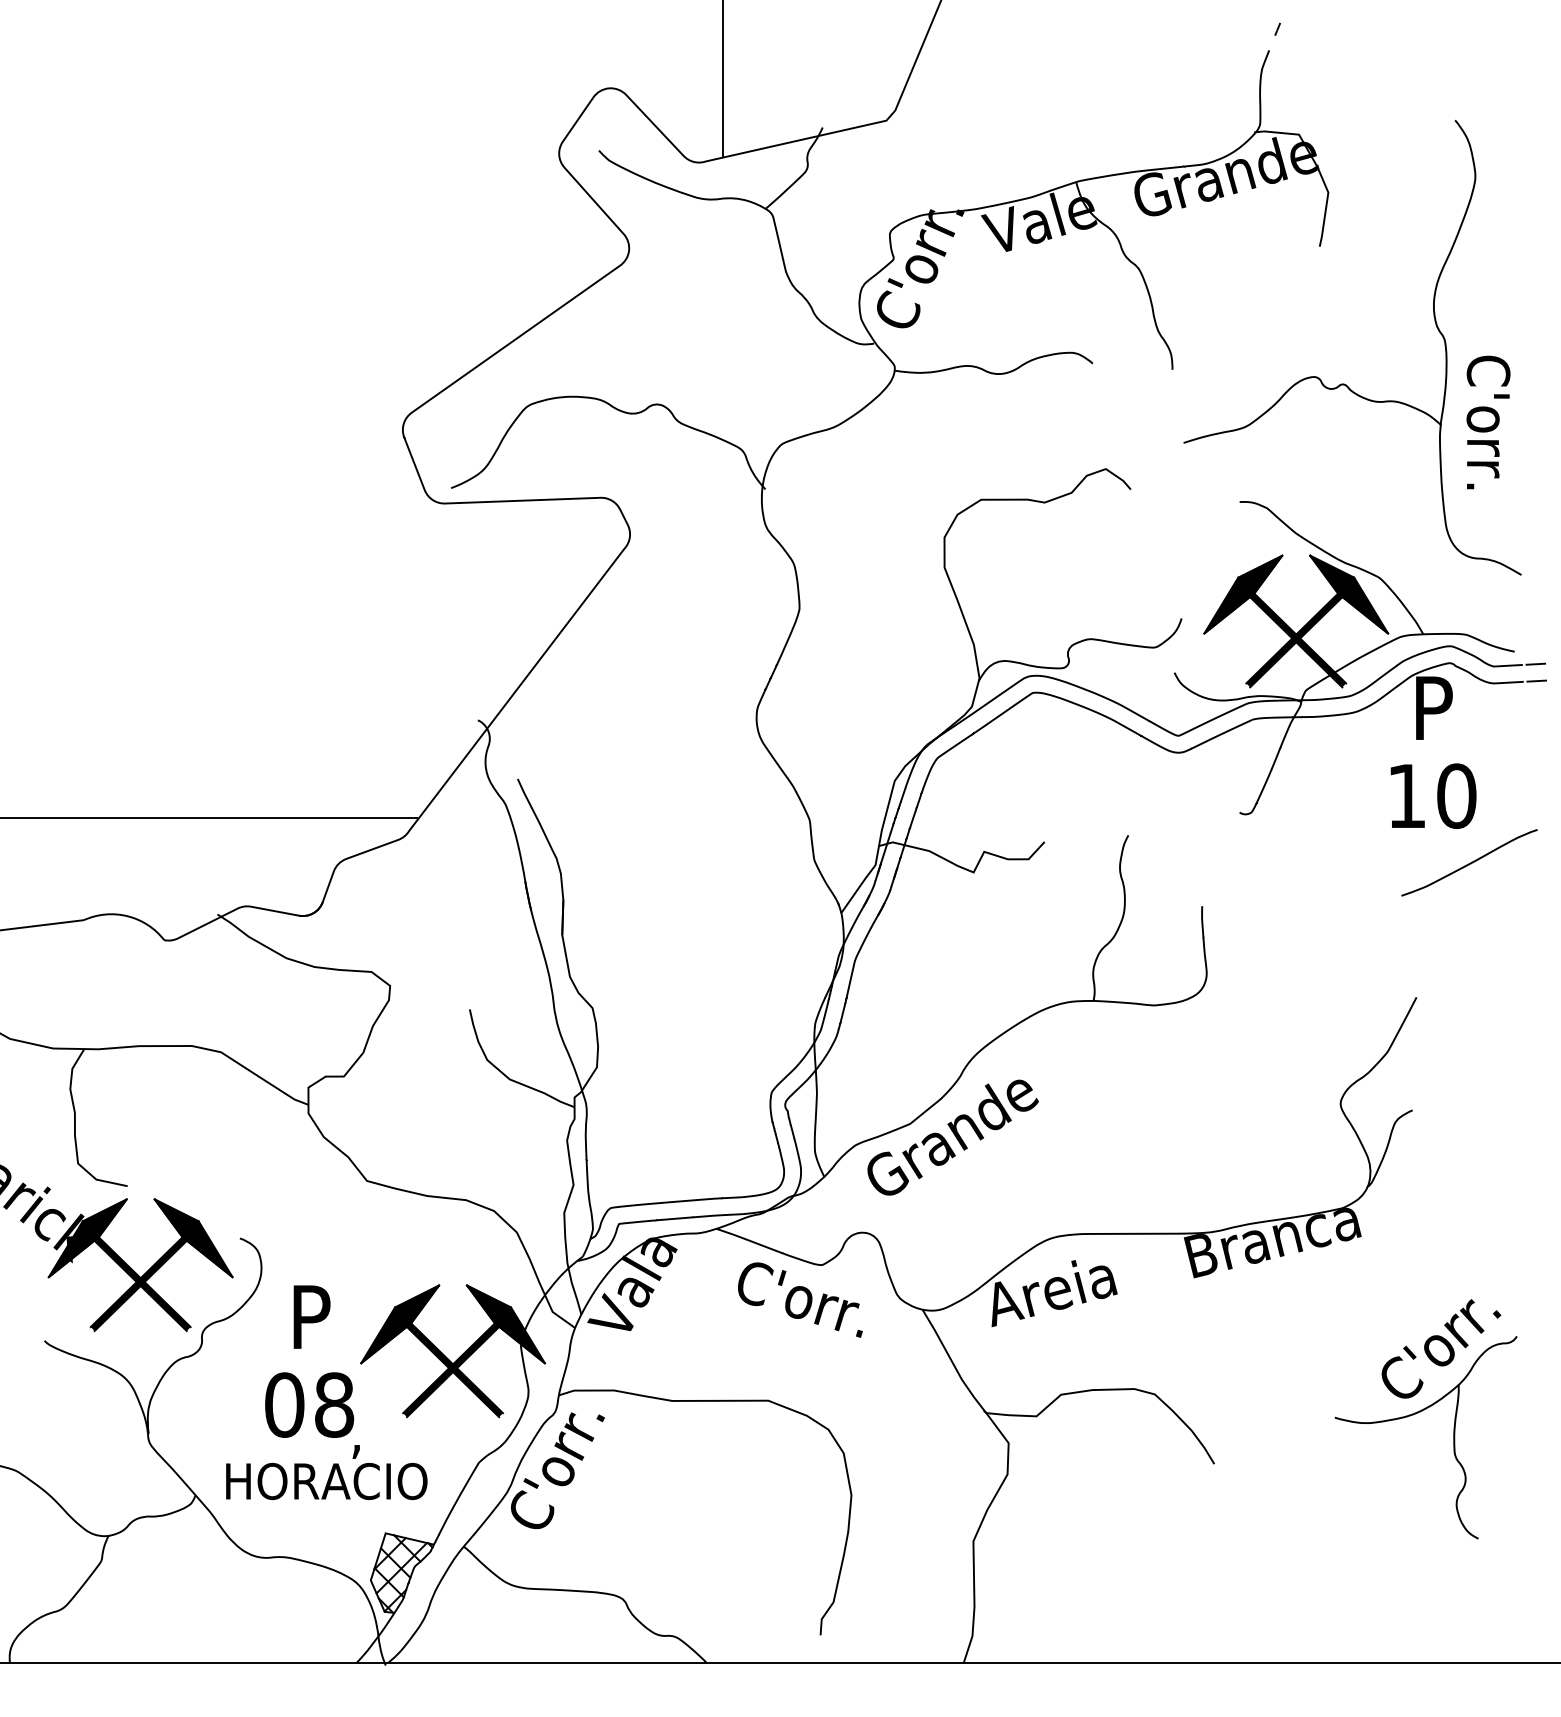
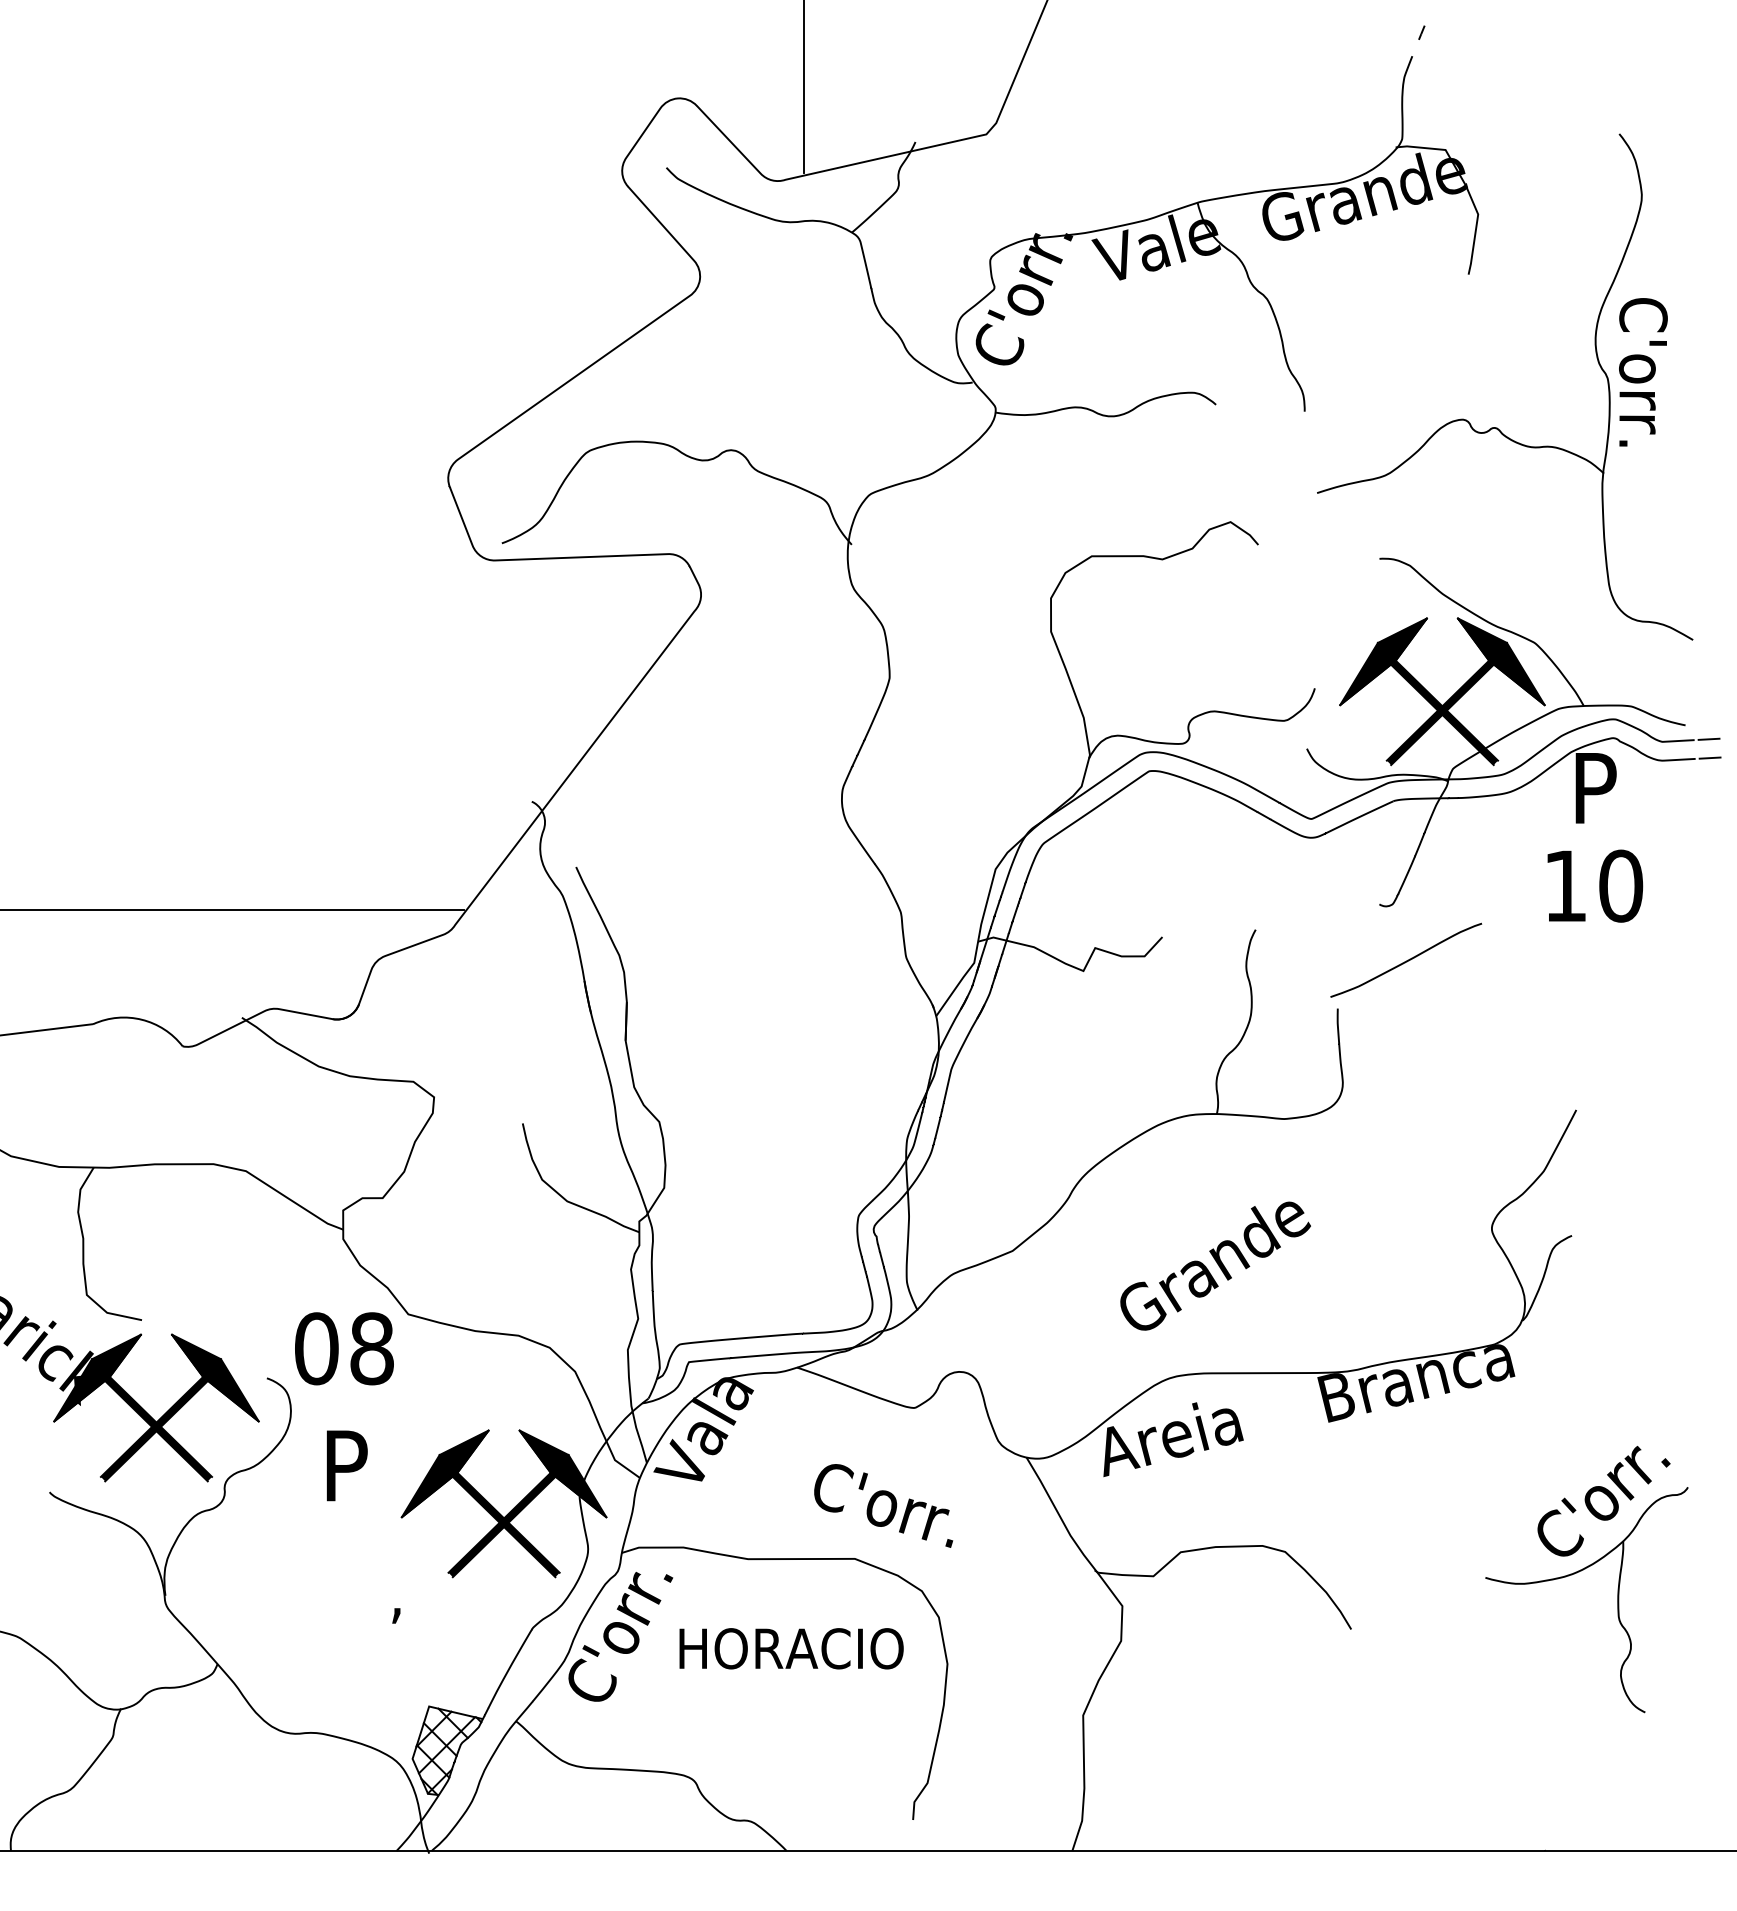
text: (1488, 422) -> (1643, 372), moved
curve: (1469, 862) -> (1406, 960), moved
text: (953, 1137) -> (1215, 1265), moved
text: (800, 1299) -> (883, 1505), moved
text: (309, 1404) -> (344, 1348), moved
text: (326, 1481) -> (791, 1648), moved

